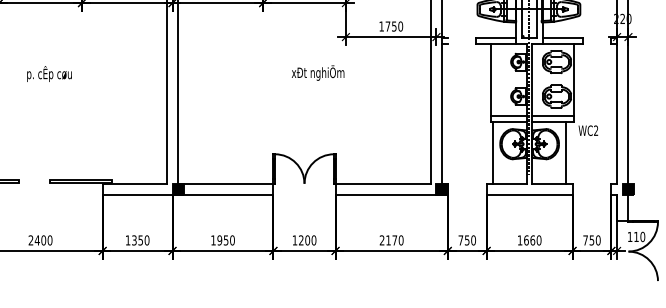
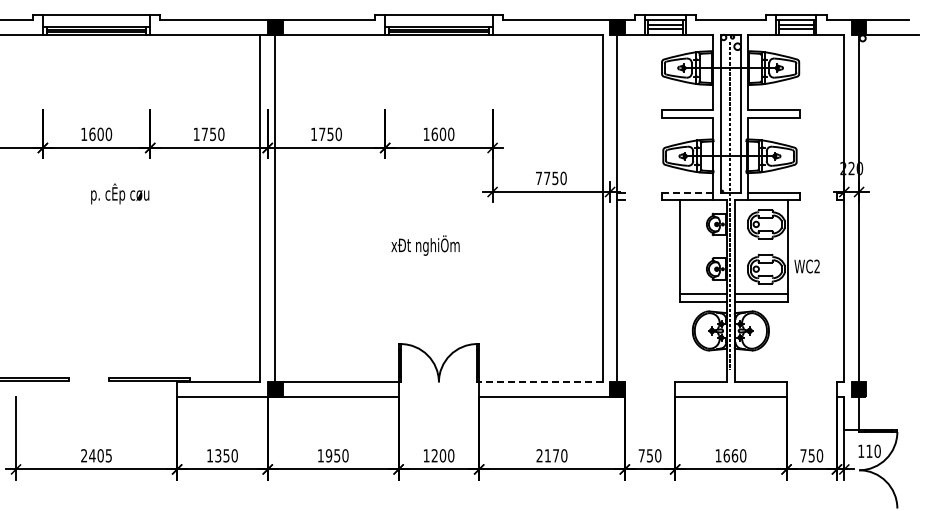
text: (381, 25) -> (538, 177), 1750 -> 7750
line: (496, 38) -> (687, 193), solid -> dashed
text: (318, 72) -> (425, 245), moved
text: (49, 73) -> (120, 193), moved
text: (587, 130) -> (806, 266), moved
line: (493, 152) -> (683, 341), removed
line: (566, 152) -> (778, 341), removed
line: (382, 183) -> (540, 382), solid -> dashed
text: (49, 240) -> (108, 455), 2400 -> 2405

